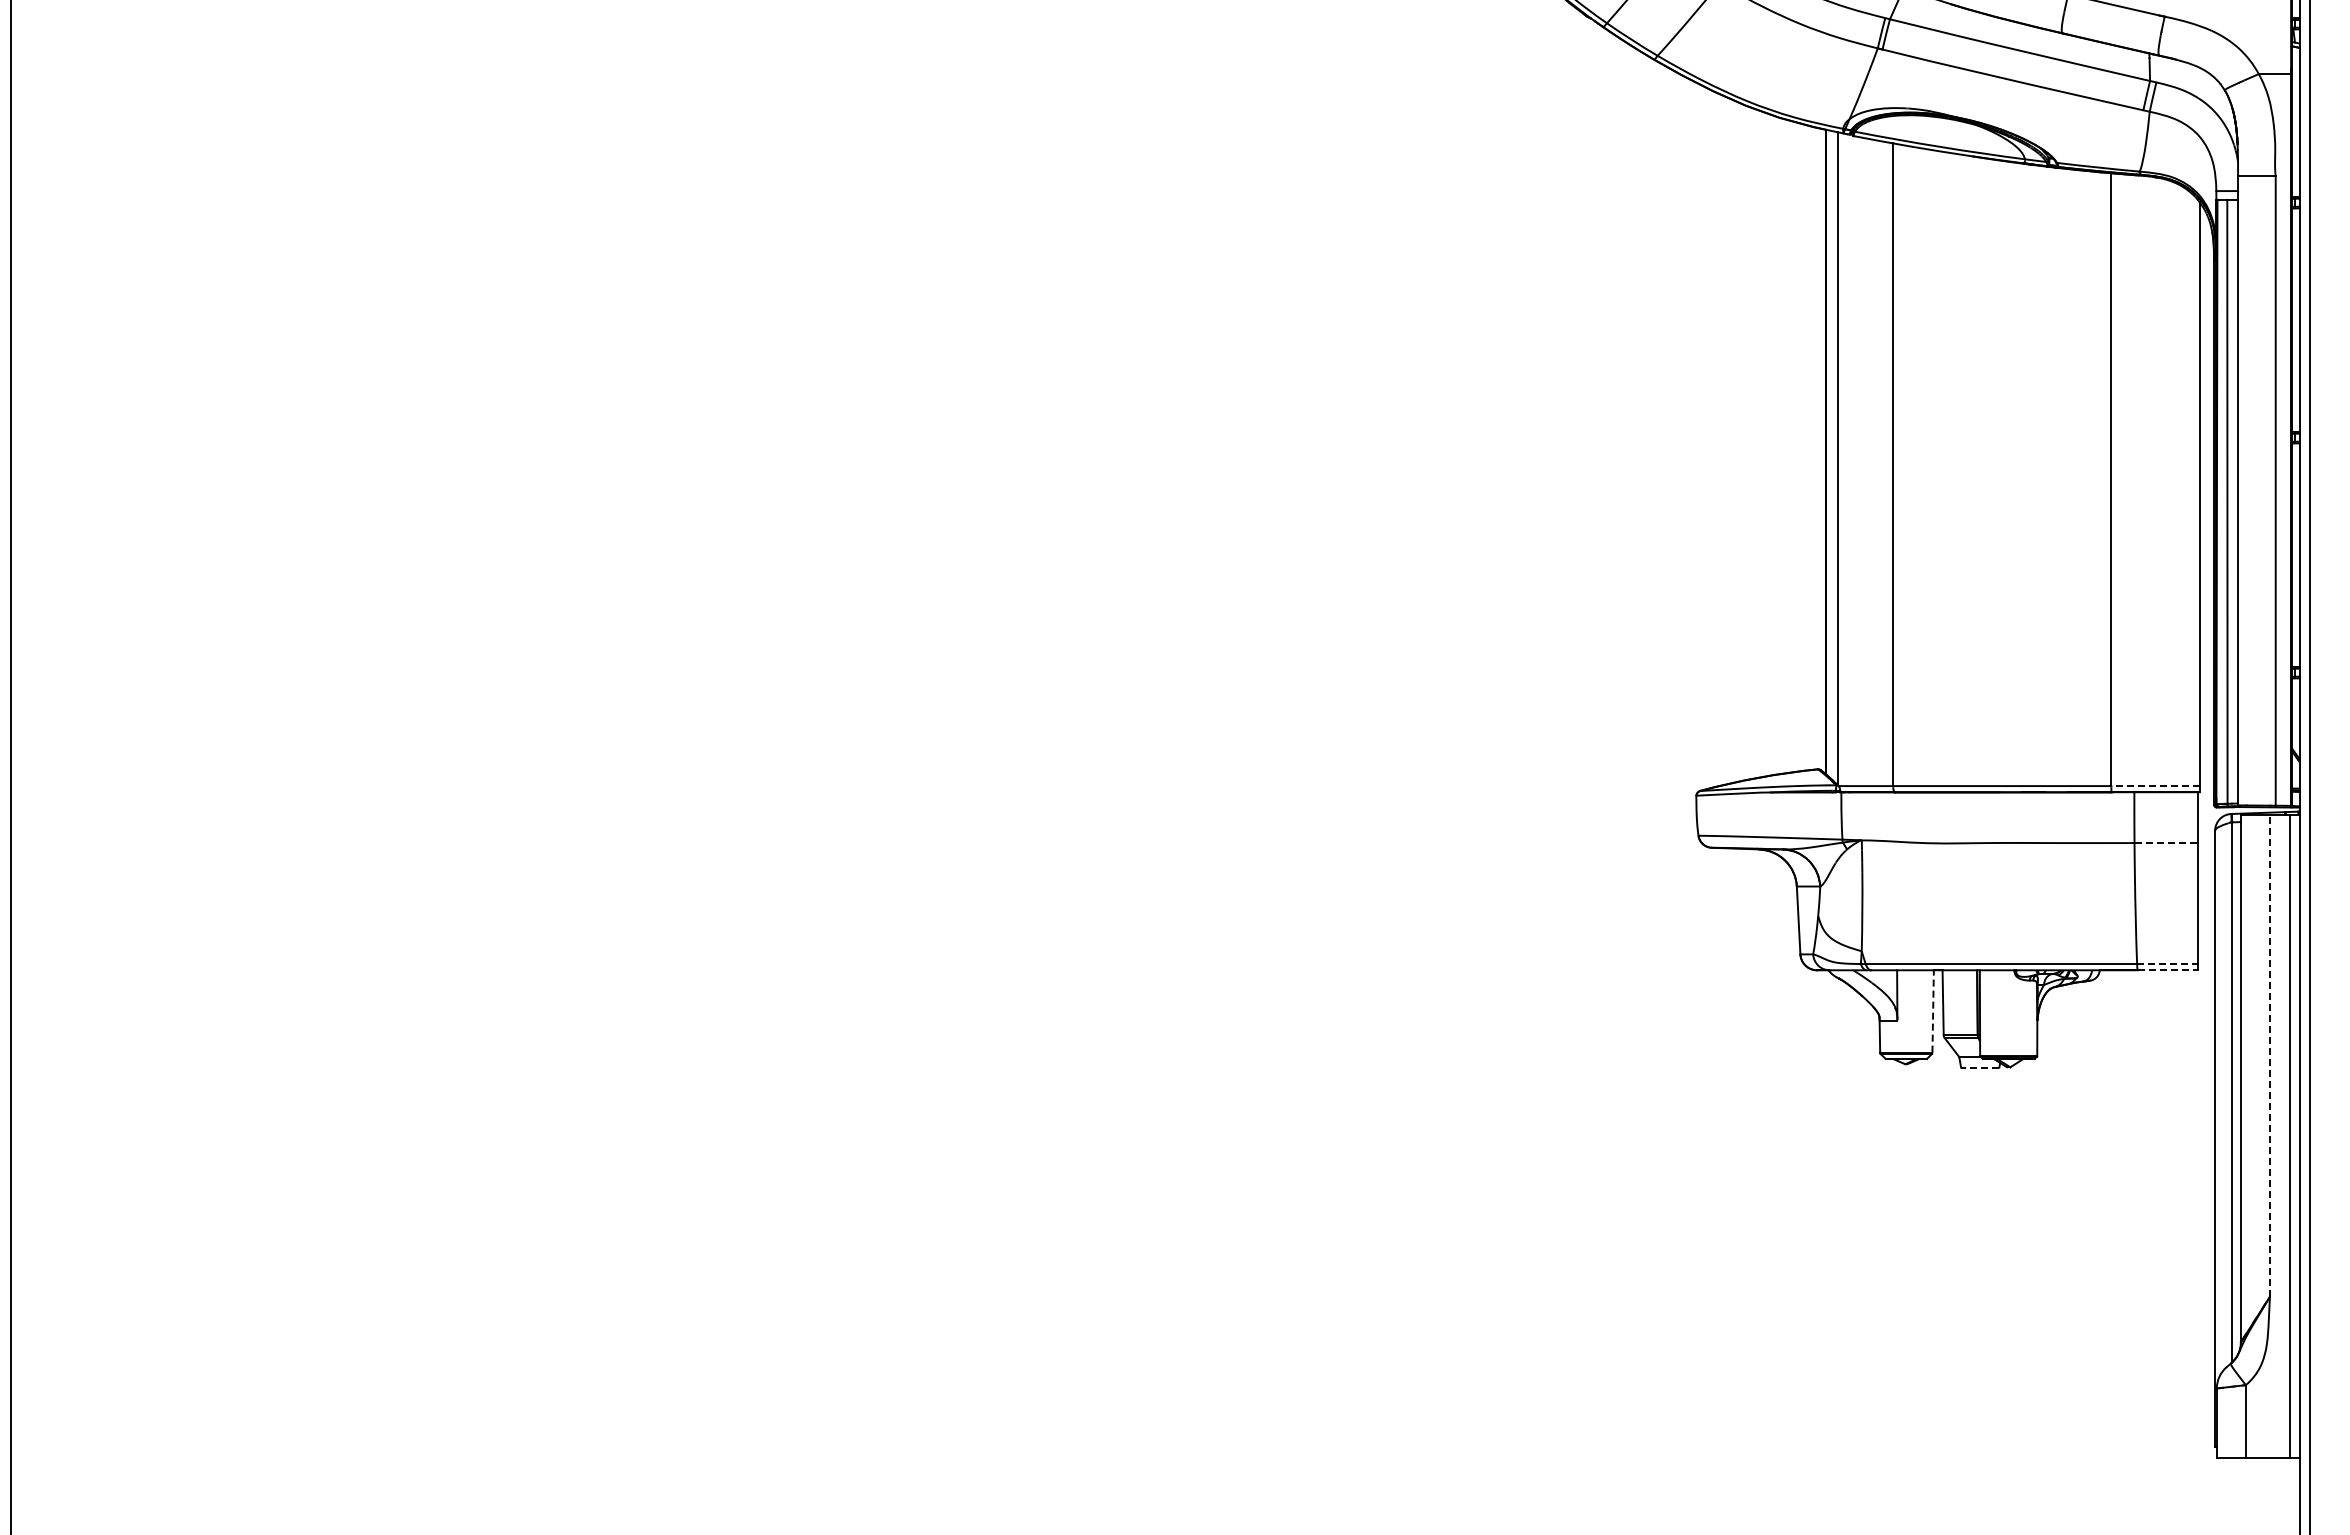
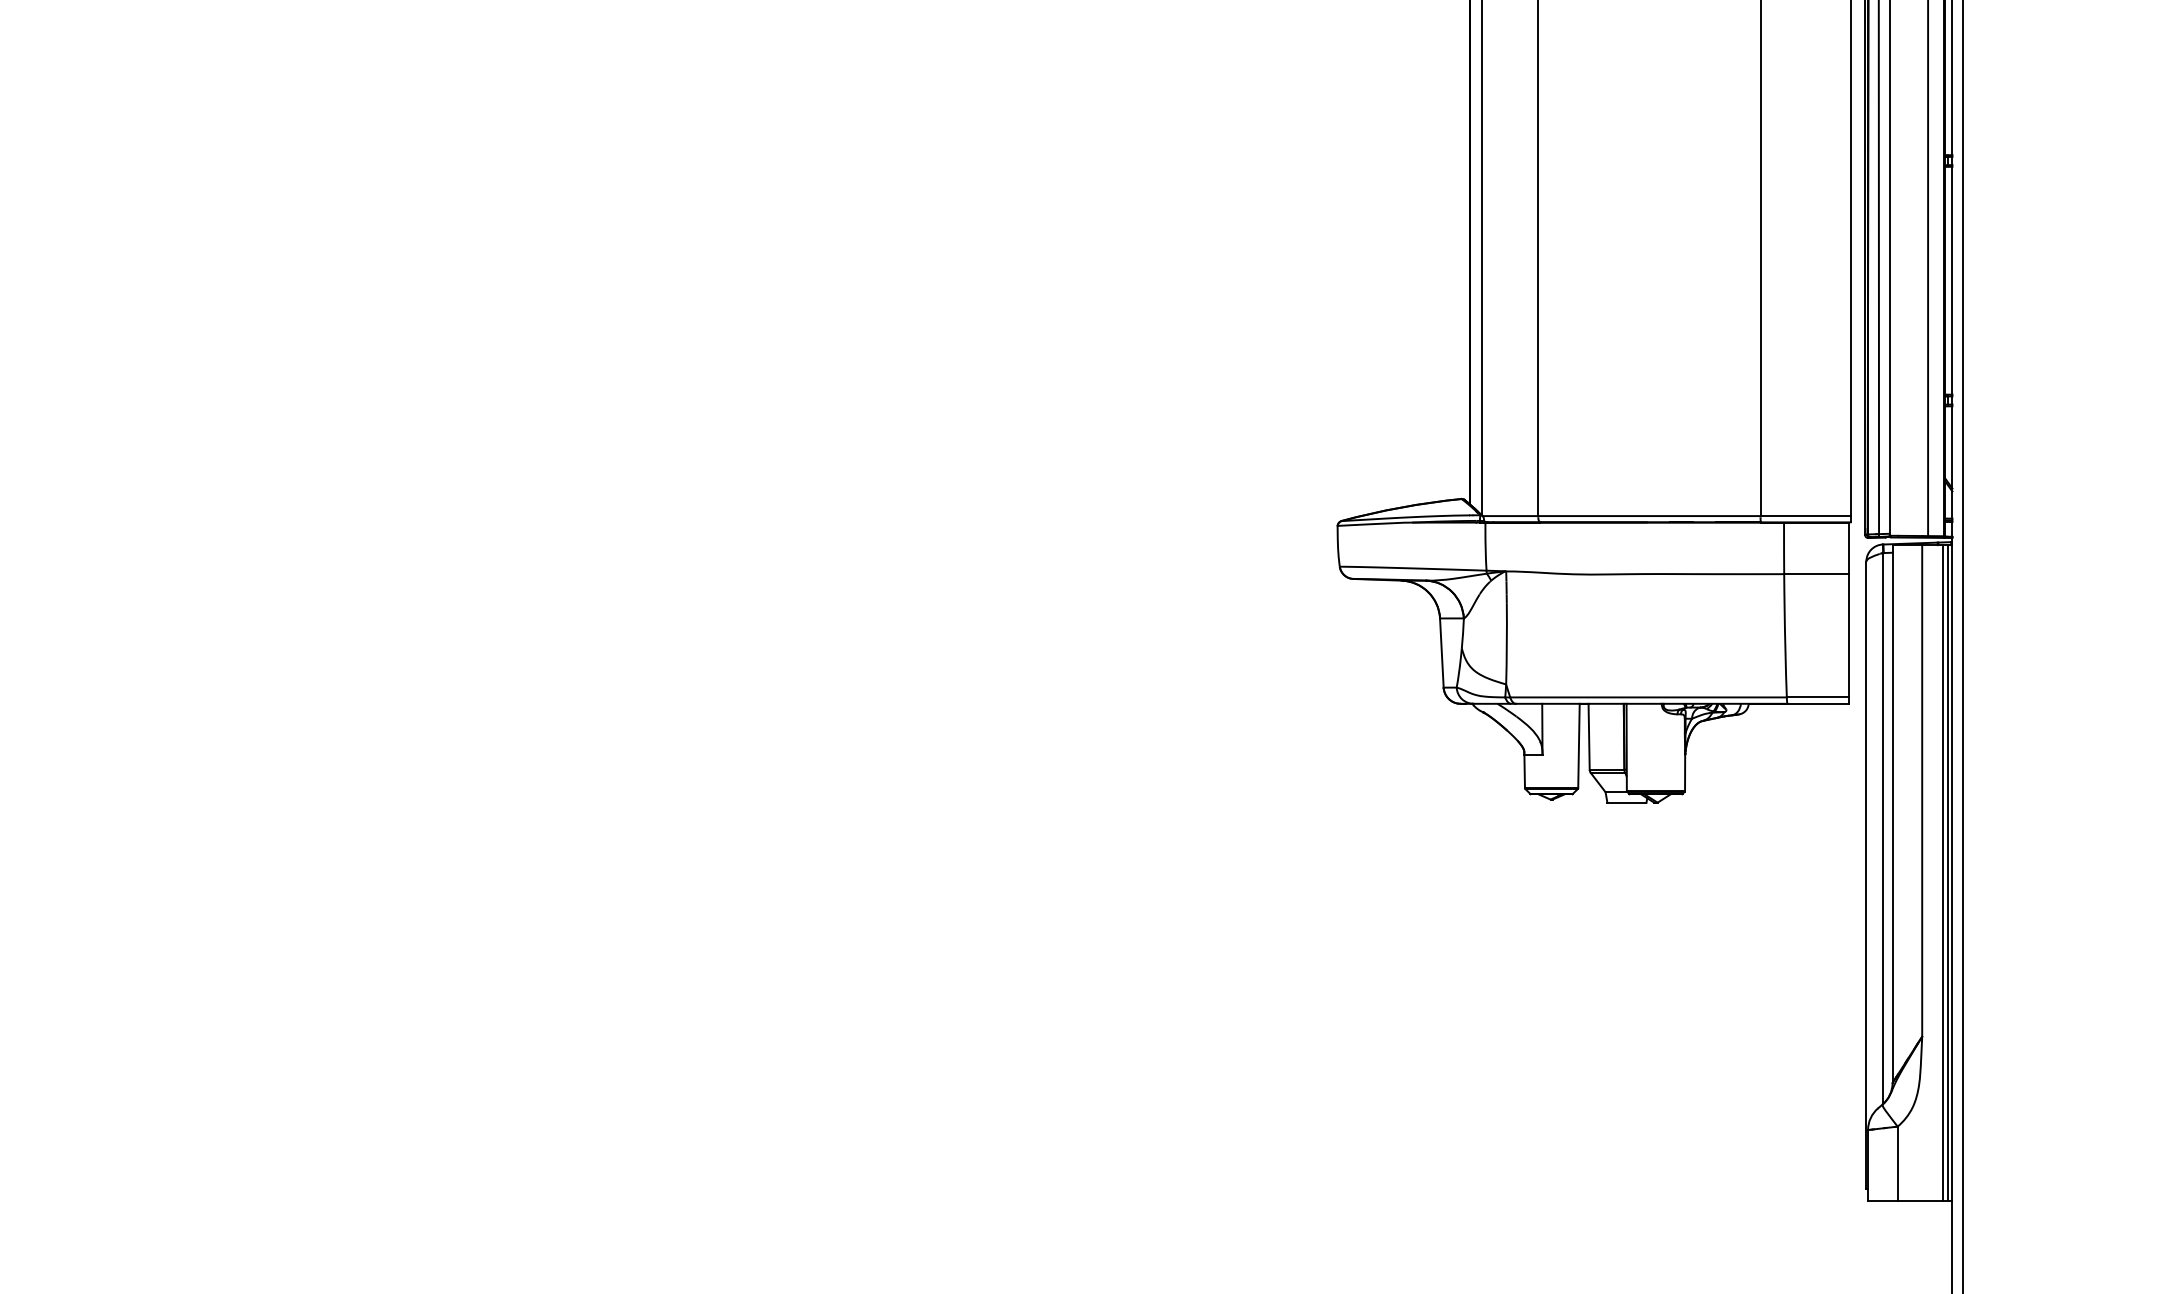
line: (2154, 786) -> (1804, 516), dashed -> solid
line: (2166, 843) -> (1816, 574), dashed -> solid
line: (2167, 964) -> (1817, 697), dashed -> solid
line: (2168, 970) -> (1818, 704), dashed -> solid
line: (1933, 1010) -> (1579, 744), dashed -> solid
line: (2269, 1055) -> (1921, 790), dashed -> solid
line: (1979, 1067) -> (1626, 802), dashed -> solid
line: (2295, 1135) -> (1948, 872), added

